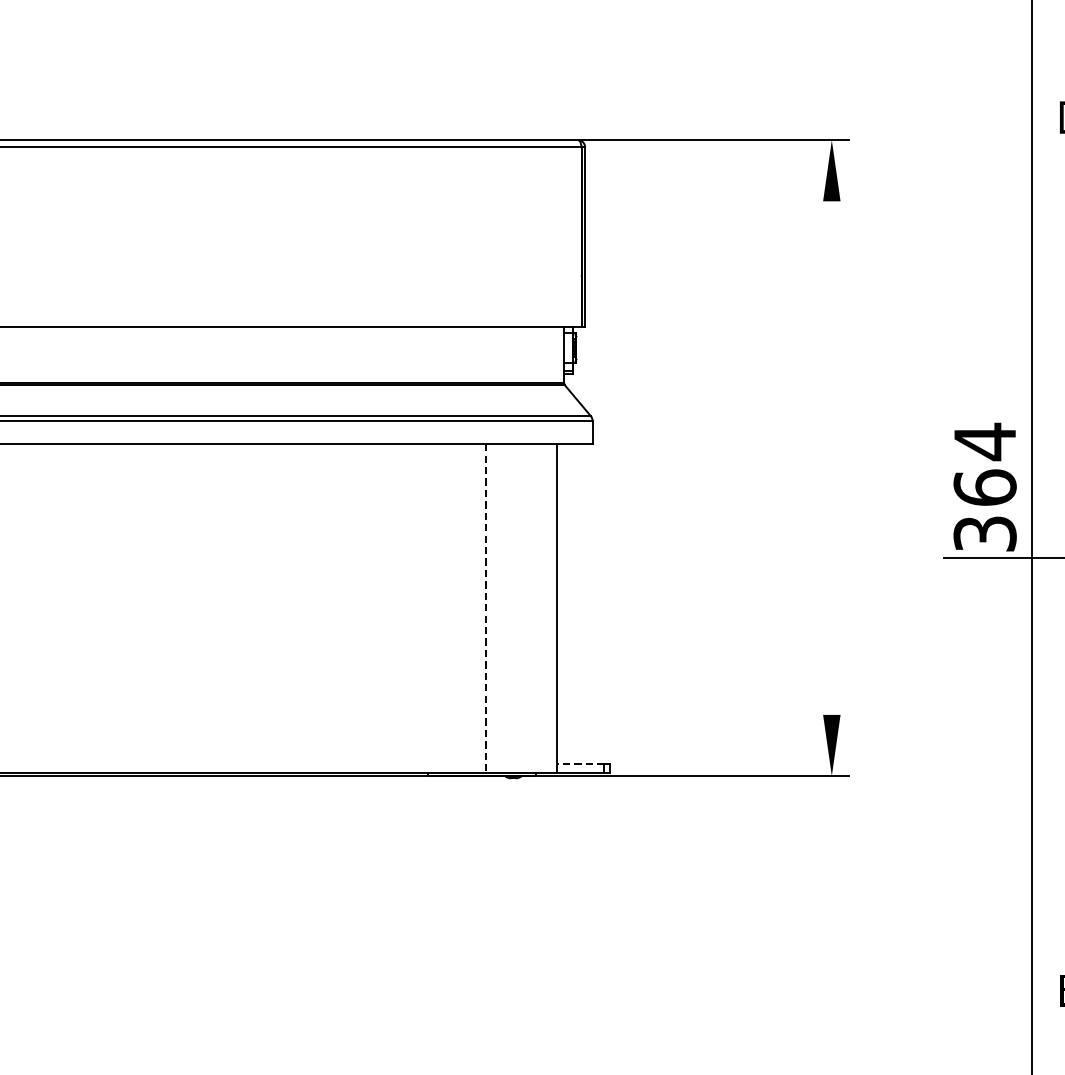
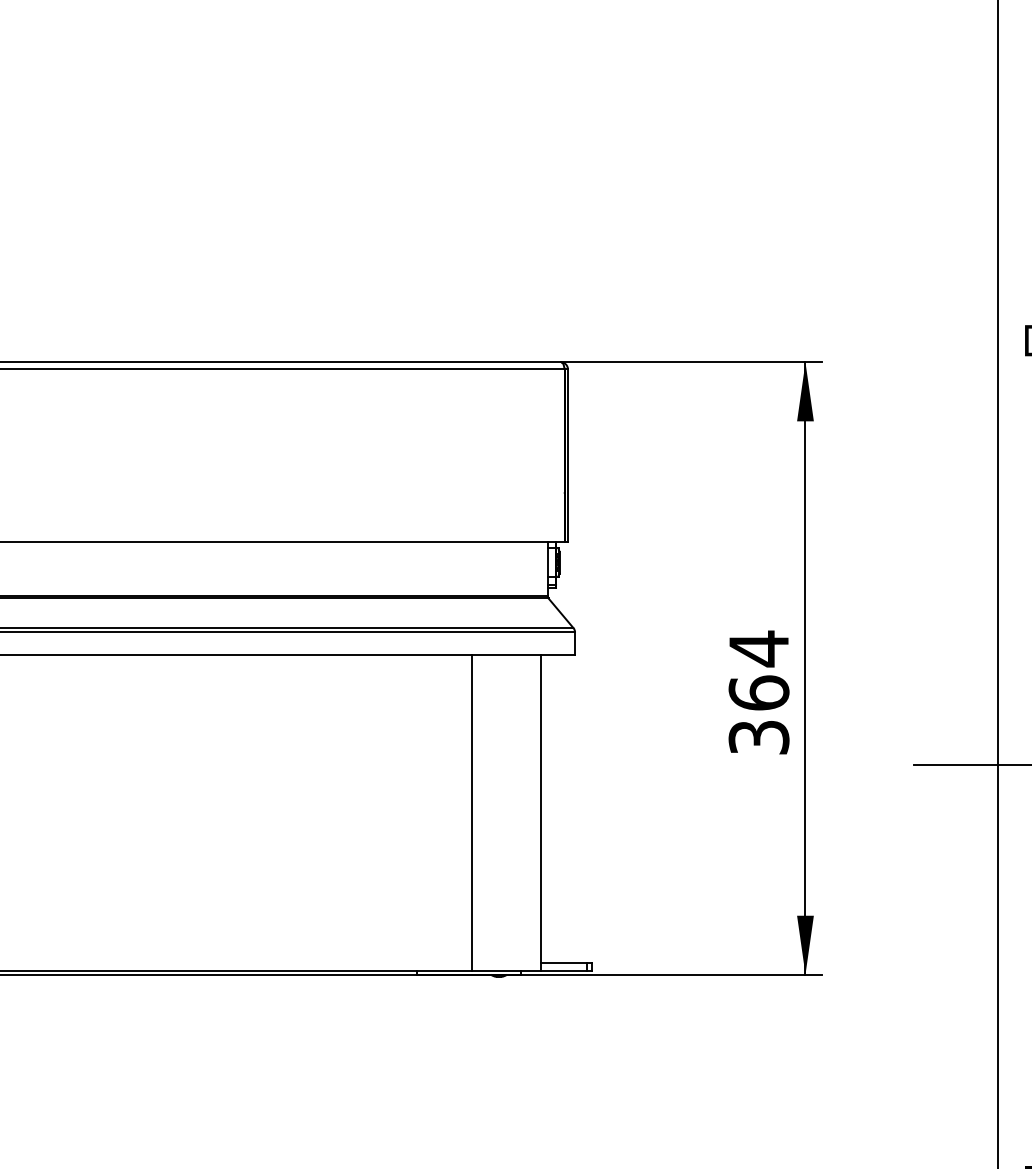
line: (831, 458) -> (805, 668), added
text: (984, 487) -> (758, 692), moved
line: (485, 608) -> (472, 813), dashed -> solid
line: (580, 763) -> (563, 962), dashed -> solid

